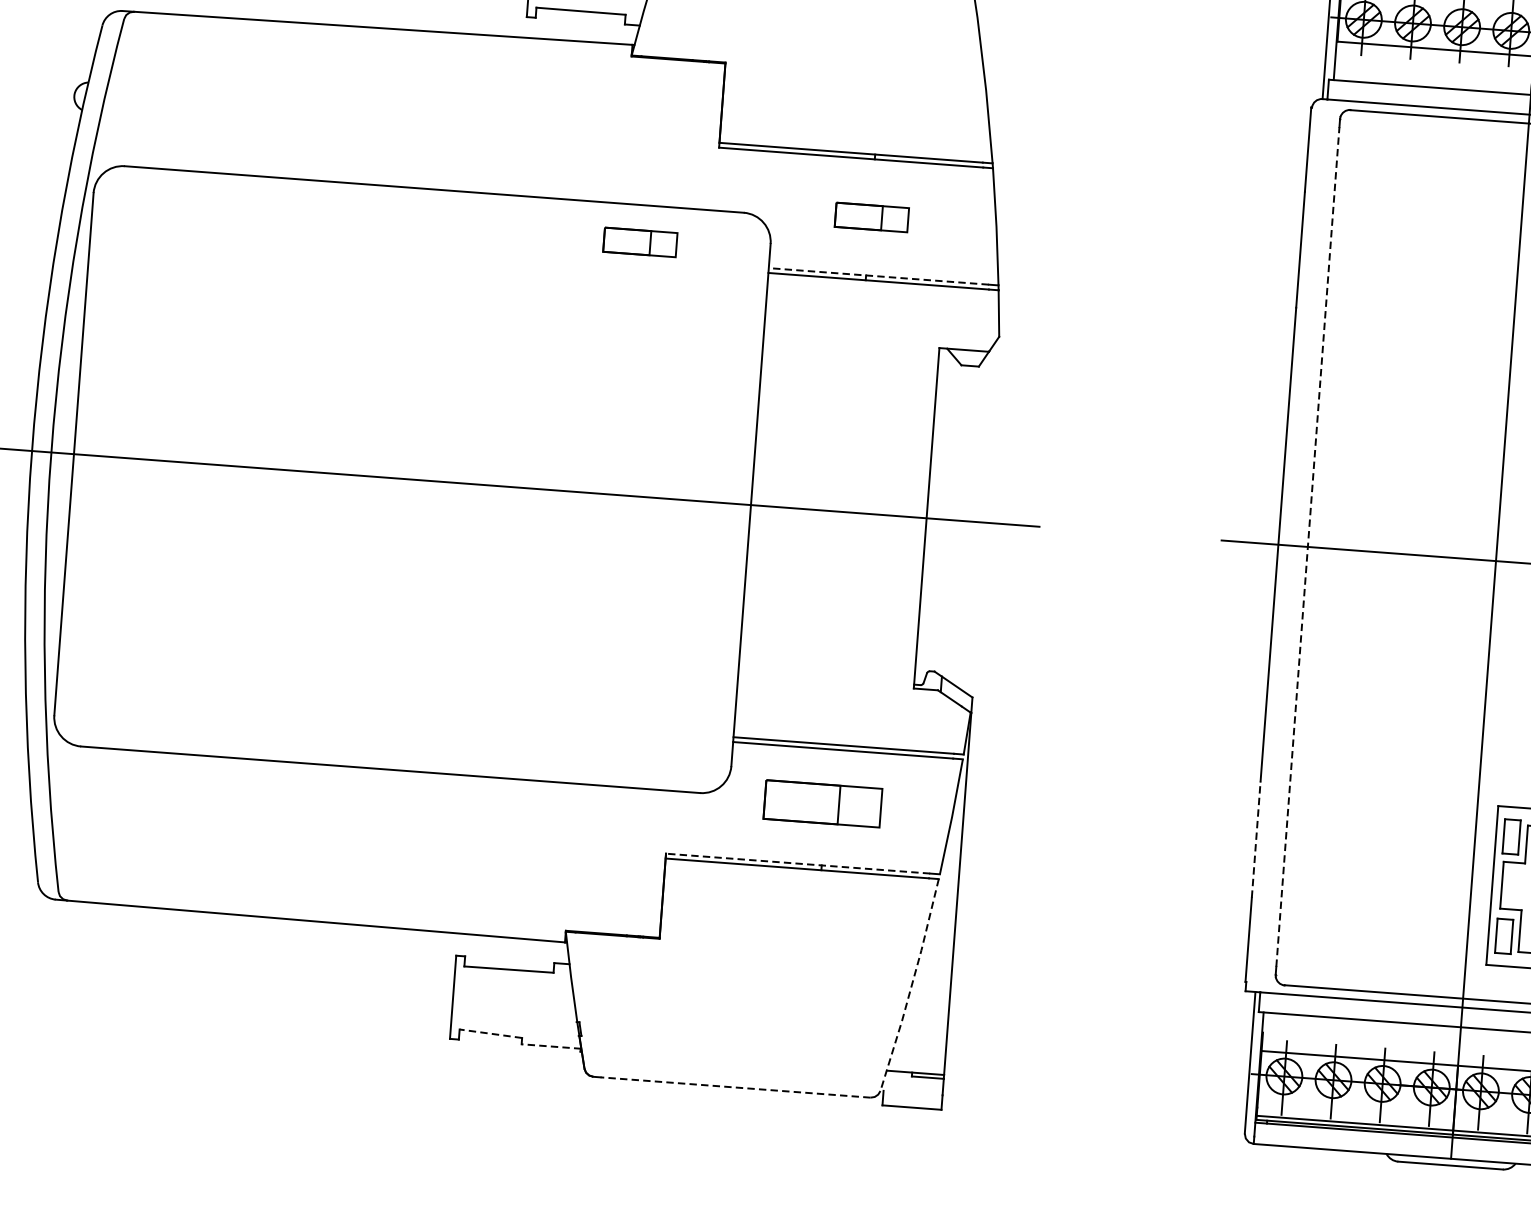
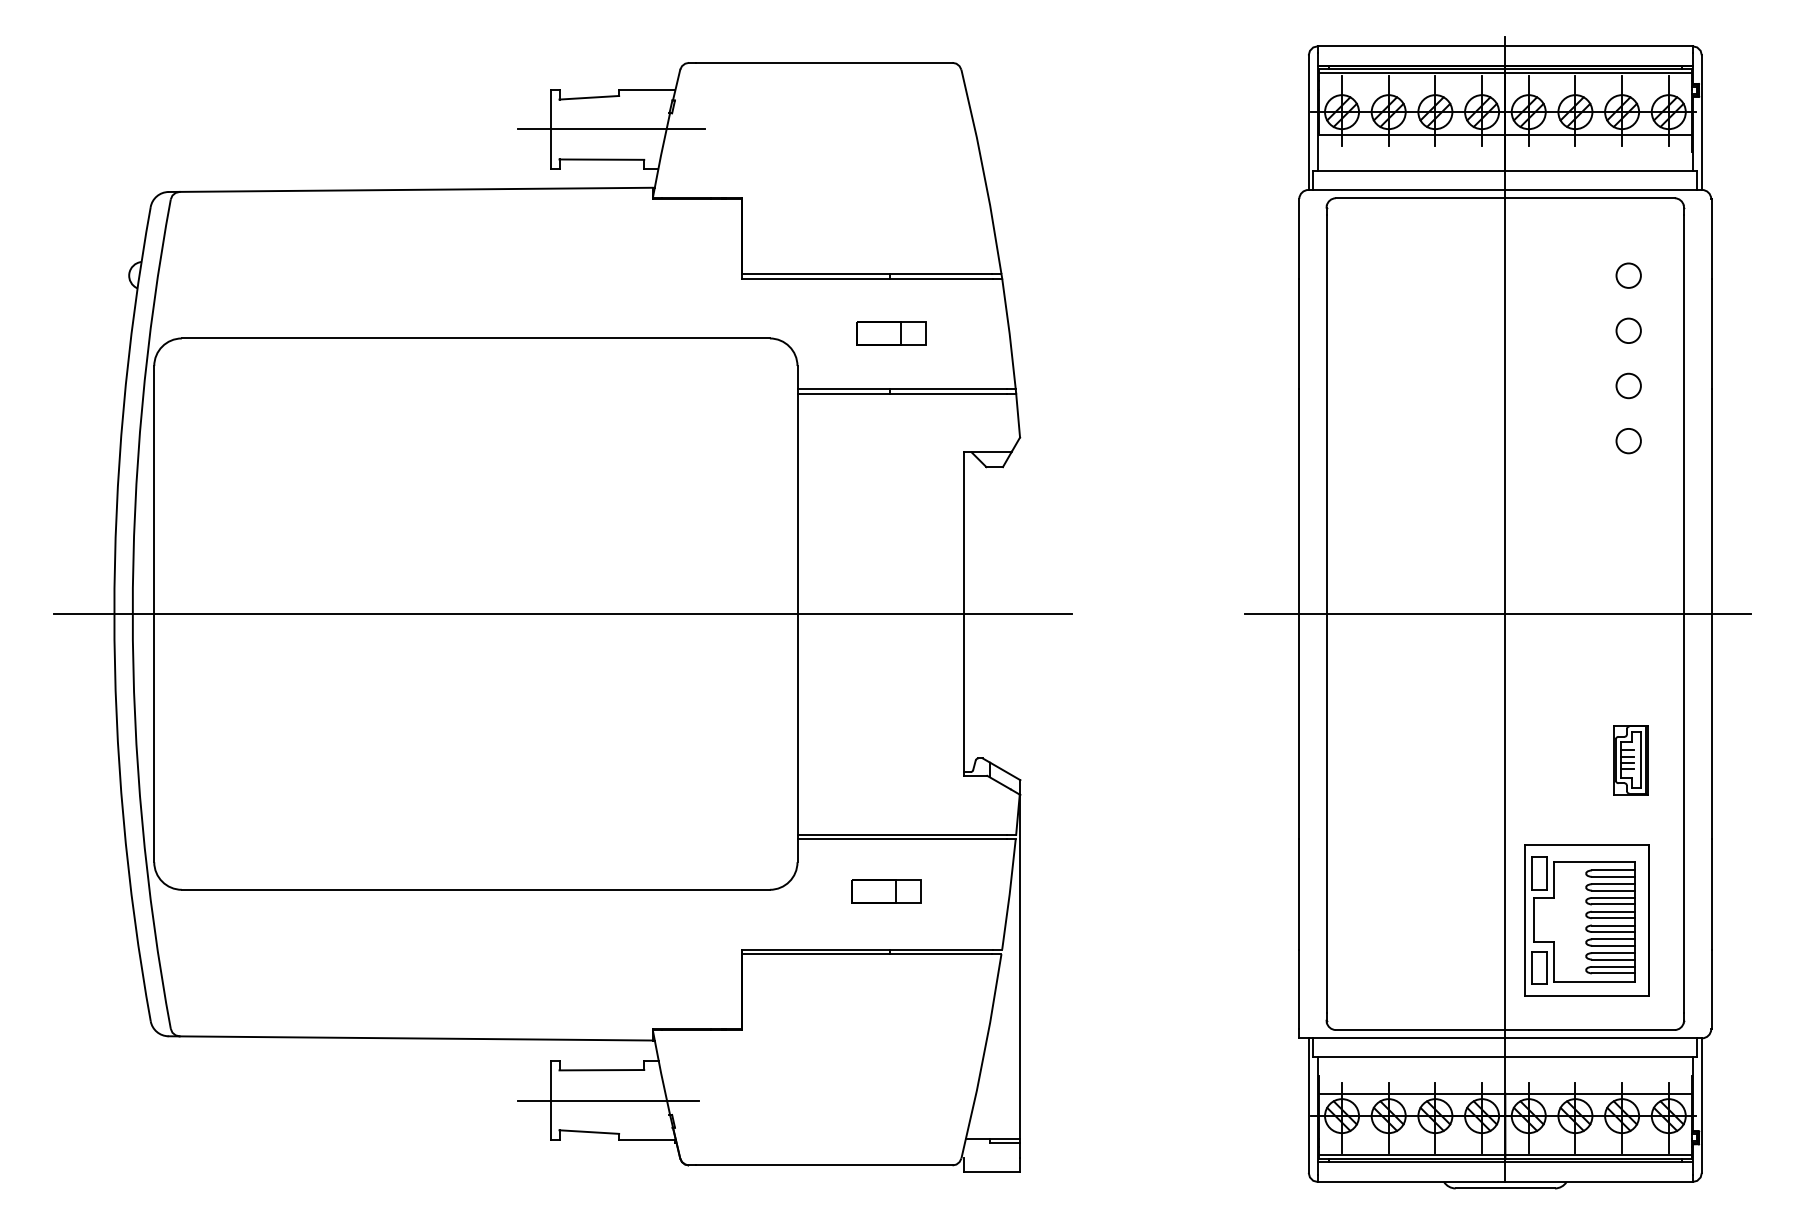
part: (640, 242) -> (674, 373), removed
line: (879, 276) -> (902, 389), dashed -> solid
line: (1307, 547) -> (1326, 614), dashed -> solid
part: (822, 804) -> (886, 891), size x0.62
line: (1256, 838) -> (1298, 893), dashed -> solid
line: (797, 863) -> (866, 949), dashed -> solid
line: (911, 985) -> (983, 1056), dashed -> solid
line: (512, 1001) -> (607, 1100), added
line: (491, 1034) -> (589, 1132), dashed -> solid
line: (550, 1046) -> (646, 1139), dashed -> solid
line: (734, 1087) -> (823, 1165), dashed -> solid

